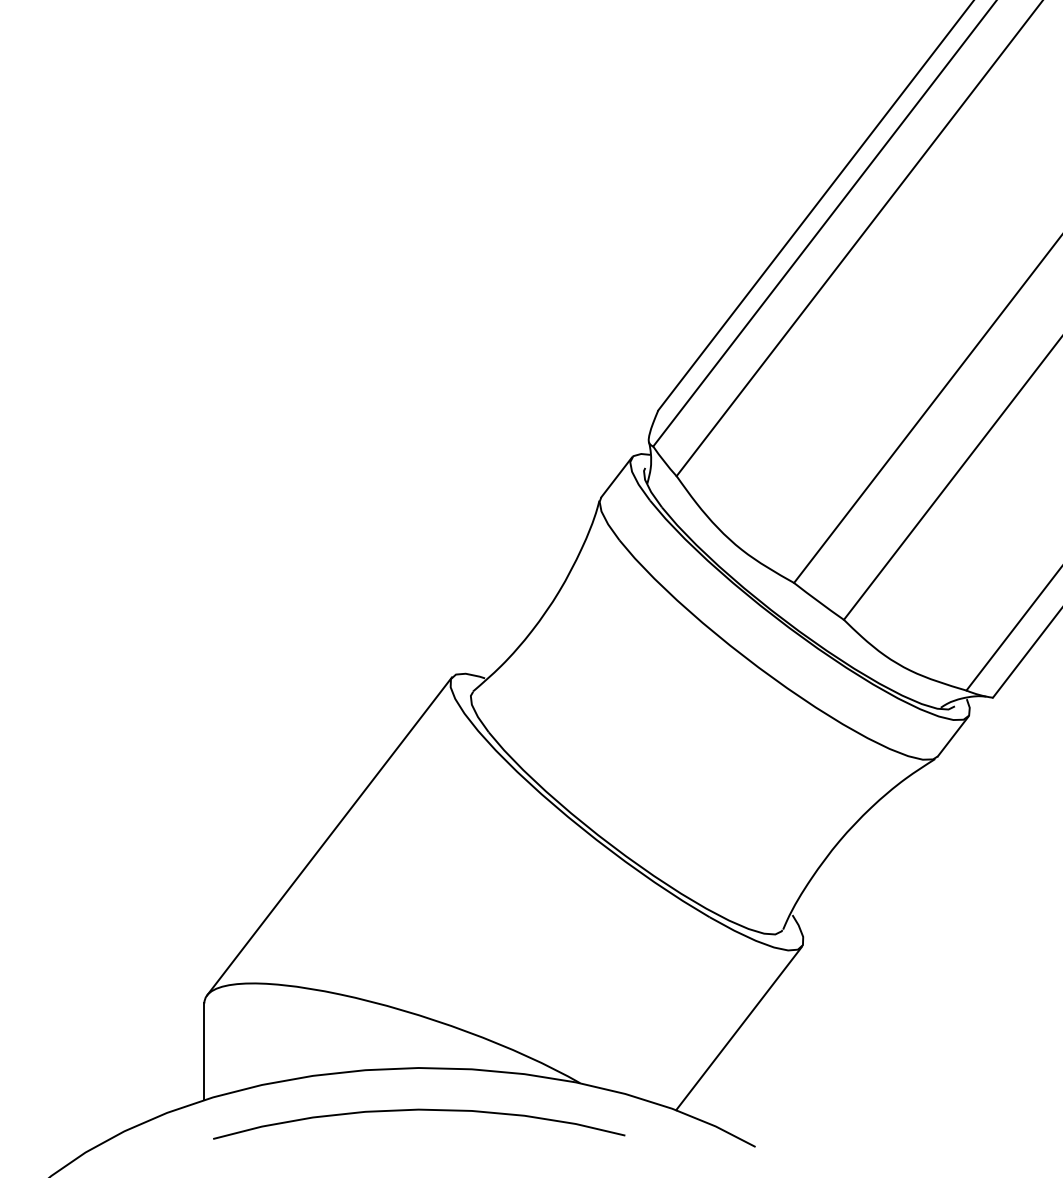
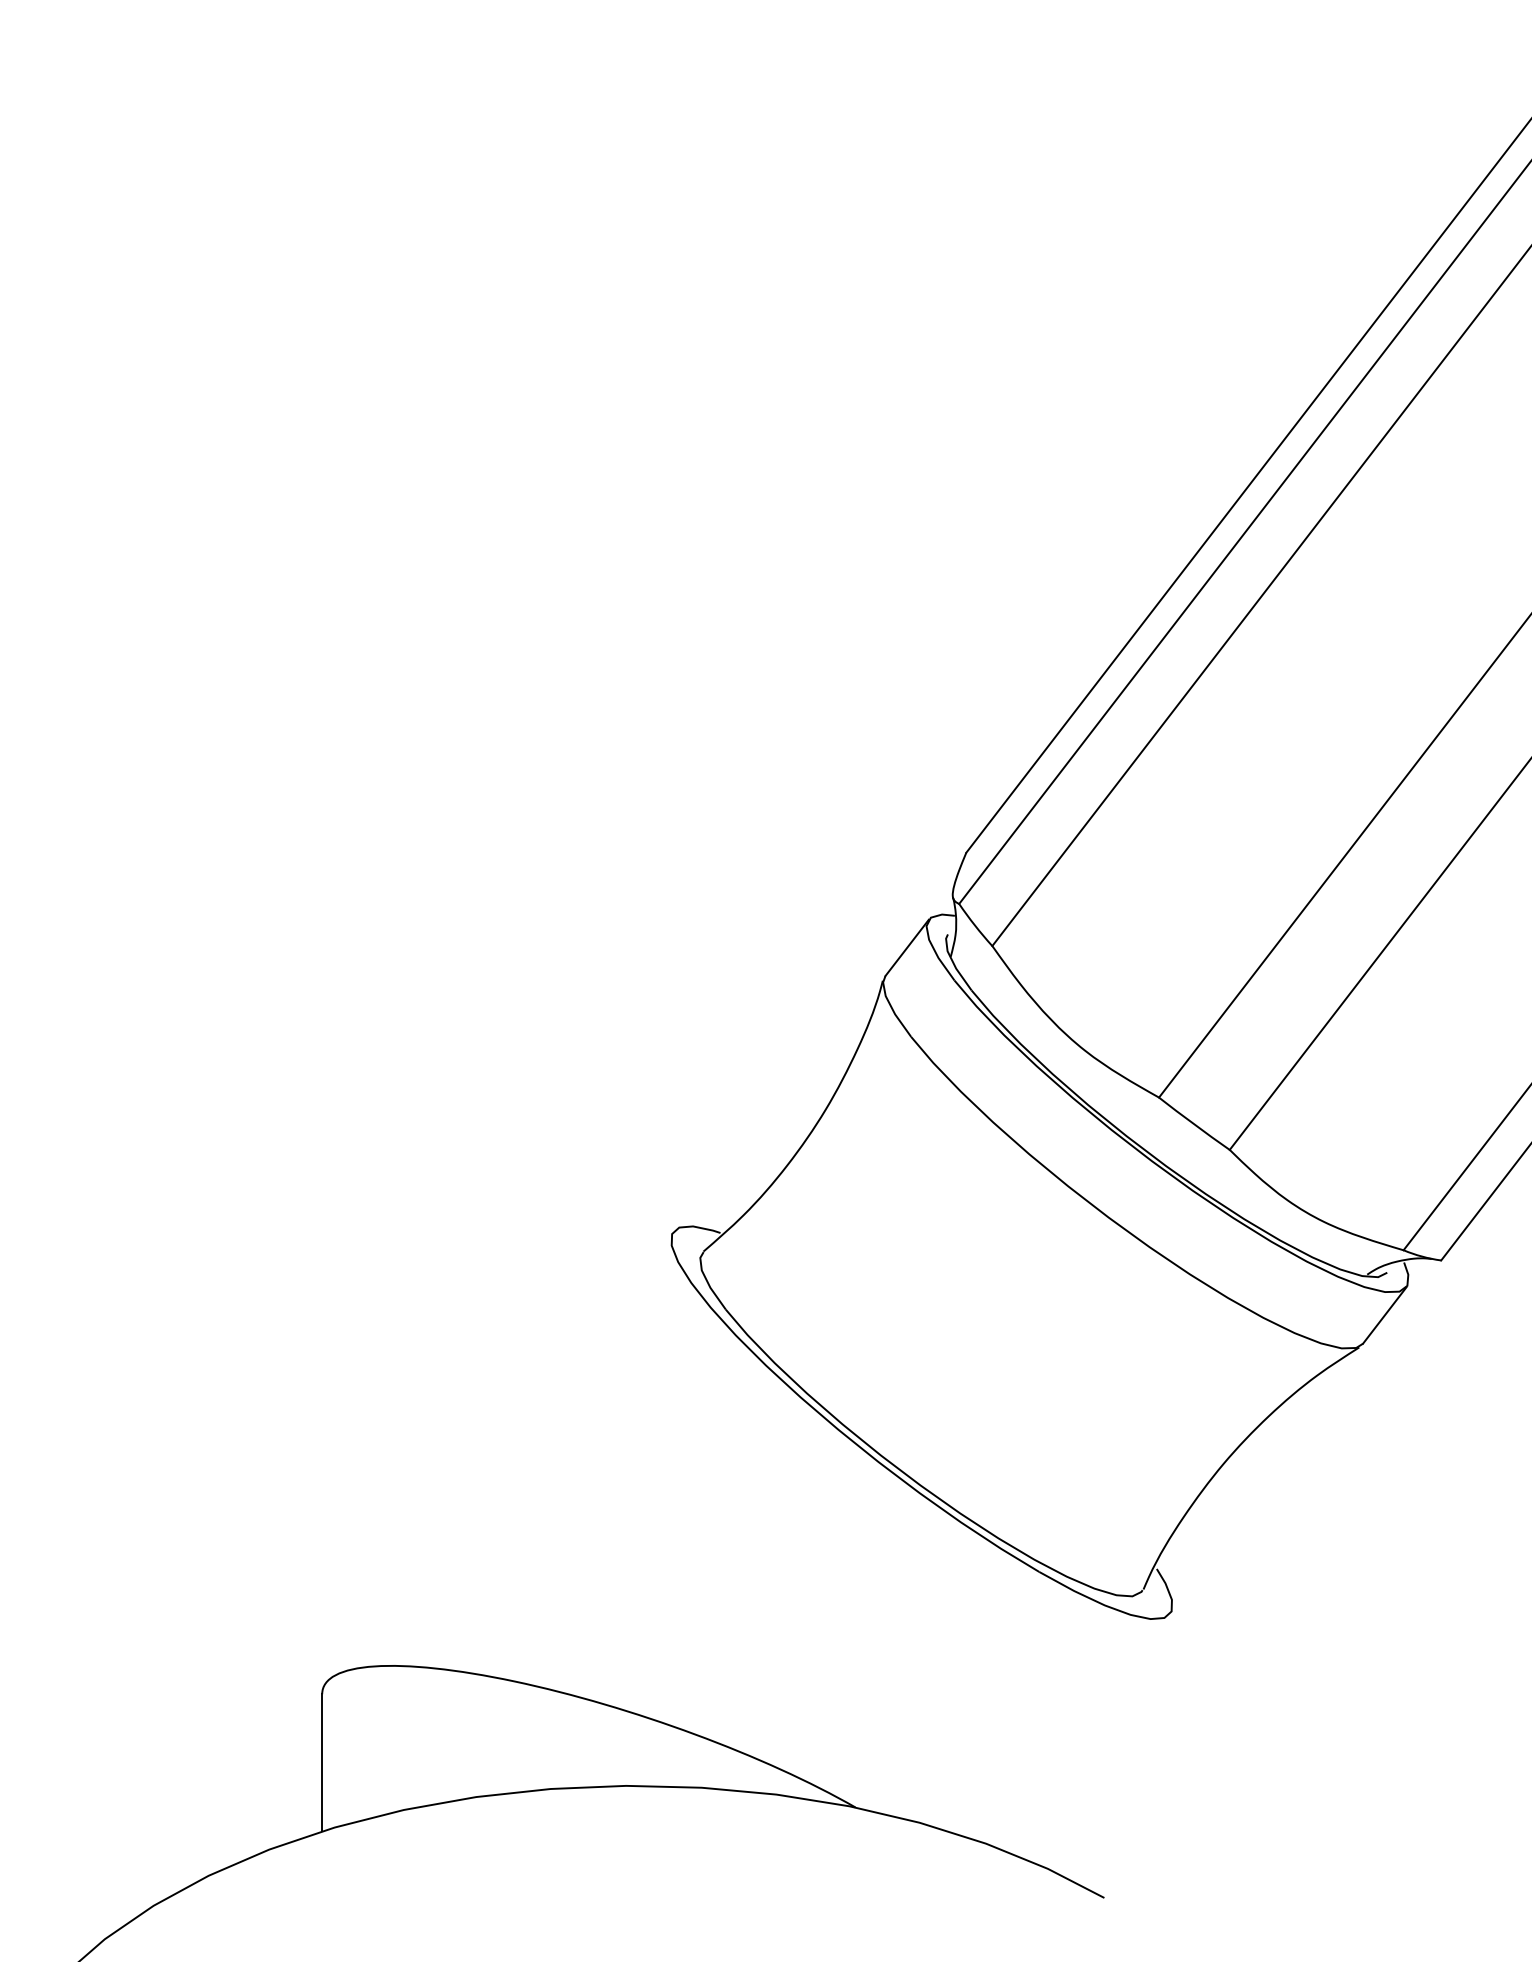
line: (329, 835) -> (499, 1456), removed
line: (738, 1028) -> (1080, 1729), removed
curve: (414, 1110) -> (620, 1846), removed

